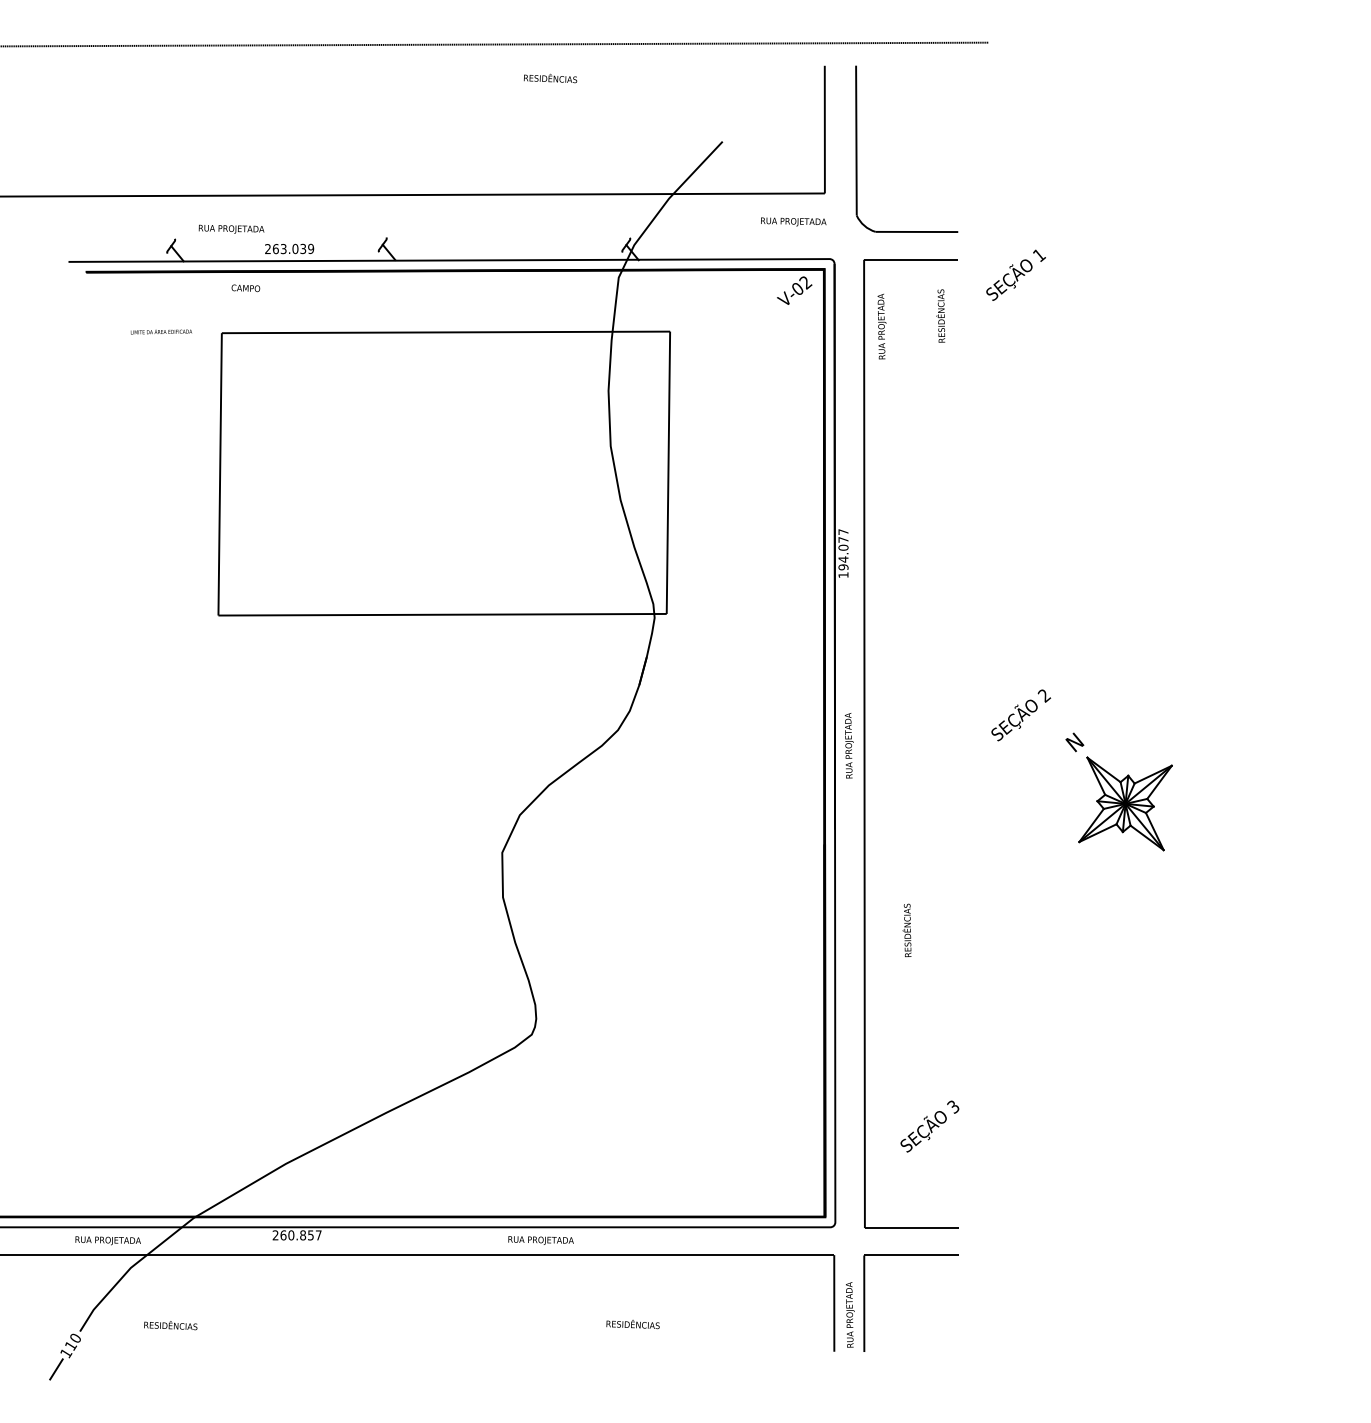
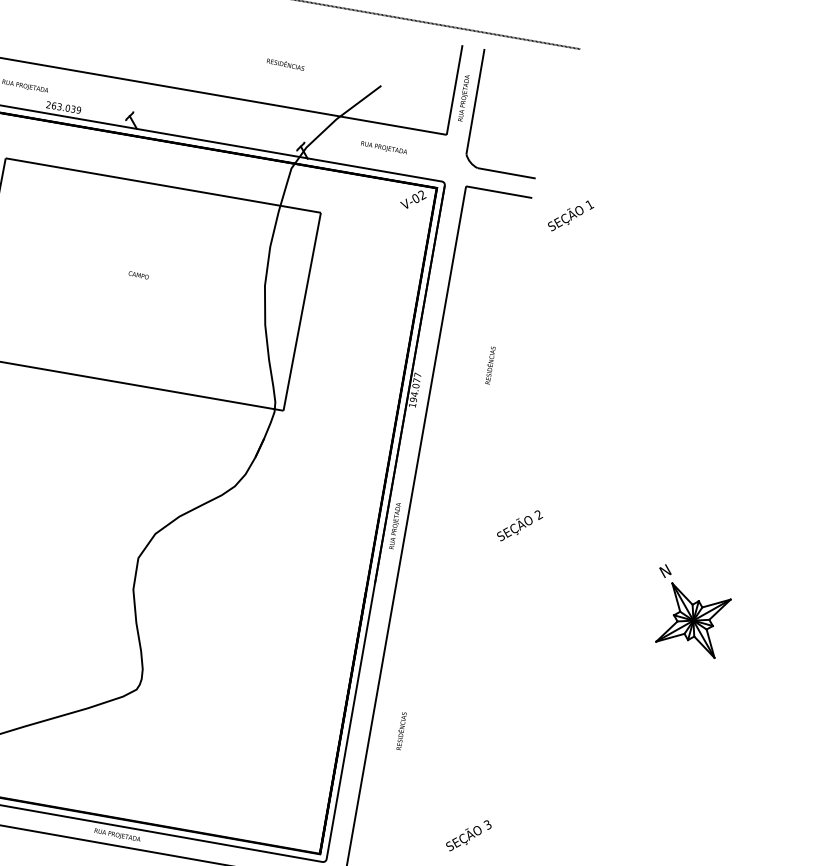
text: (550, 78) -> (285, 64), moved
text: (793, 221) -> (384, 147), moved
text: (245, 288) -> (138, 275), moved
text: (940, 315) -> (489, 364), moved
text: (881, 326) -> (463, 98), moved
part: (1118, 791) -> (690, 611), moved
text: (906, 930) -> (400, 731), moved
text: (929, 1126) -> (468, 835), moved

